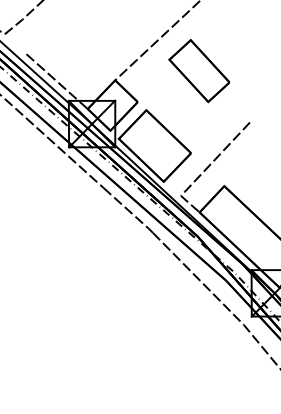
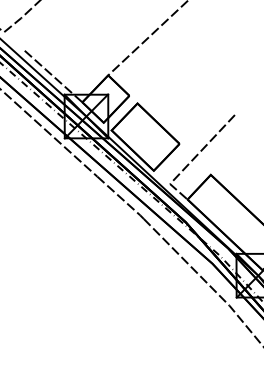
part: (199, 70) -> (187, 66), removed

